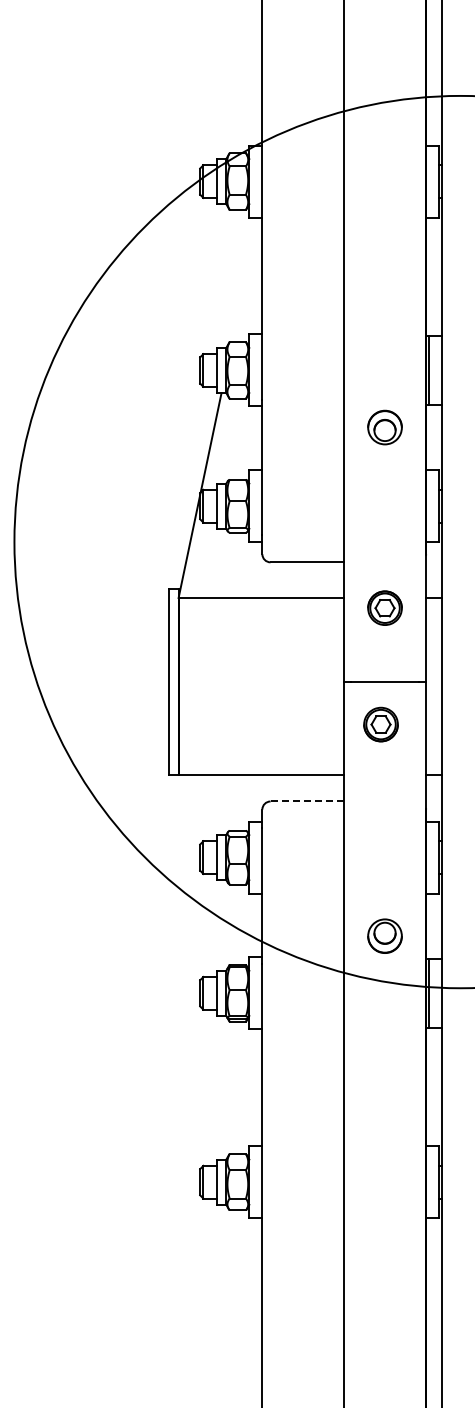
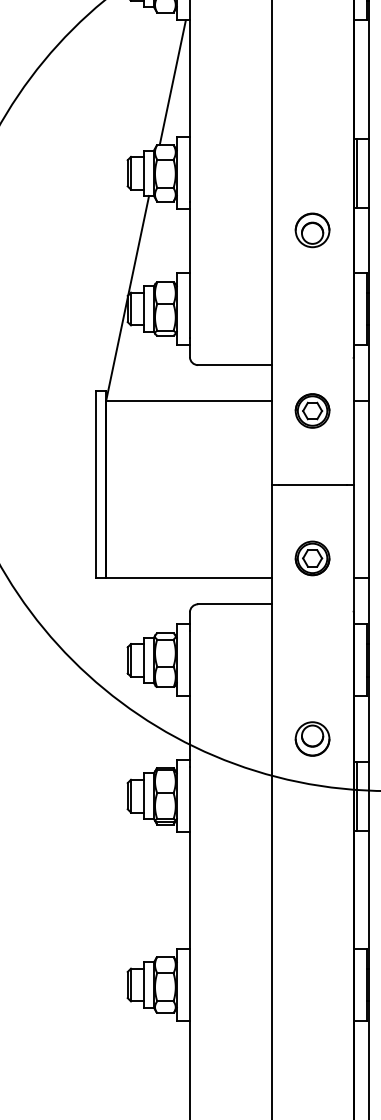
line: (245, 279) -> (173, 82), added
part: (380, 724) -> (312, 558), moved
line: (307, 801) -> (235, 604), dashed -> solid

